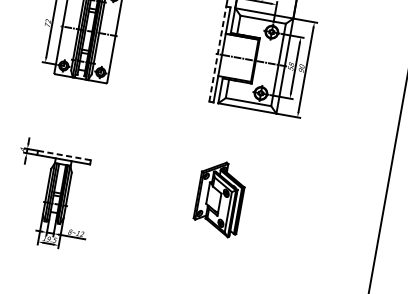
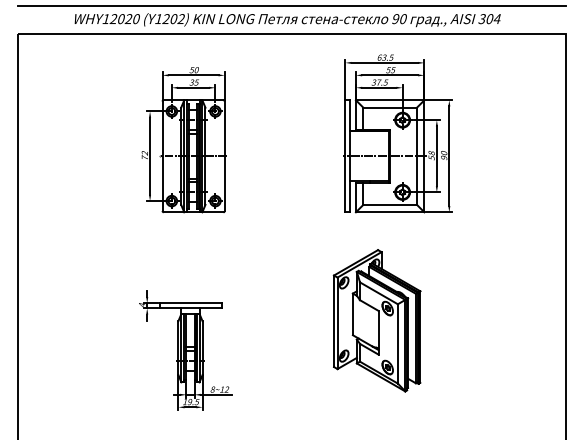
line: (218, 53) -> (345, 155), dashed -> solid
line: (65, 155) -> (191, 303), dashed -> solid
part: (219, 198) -> (376, 320), size x1.67

